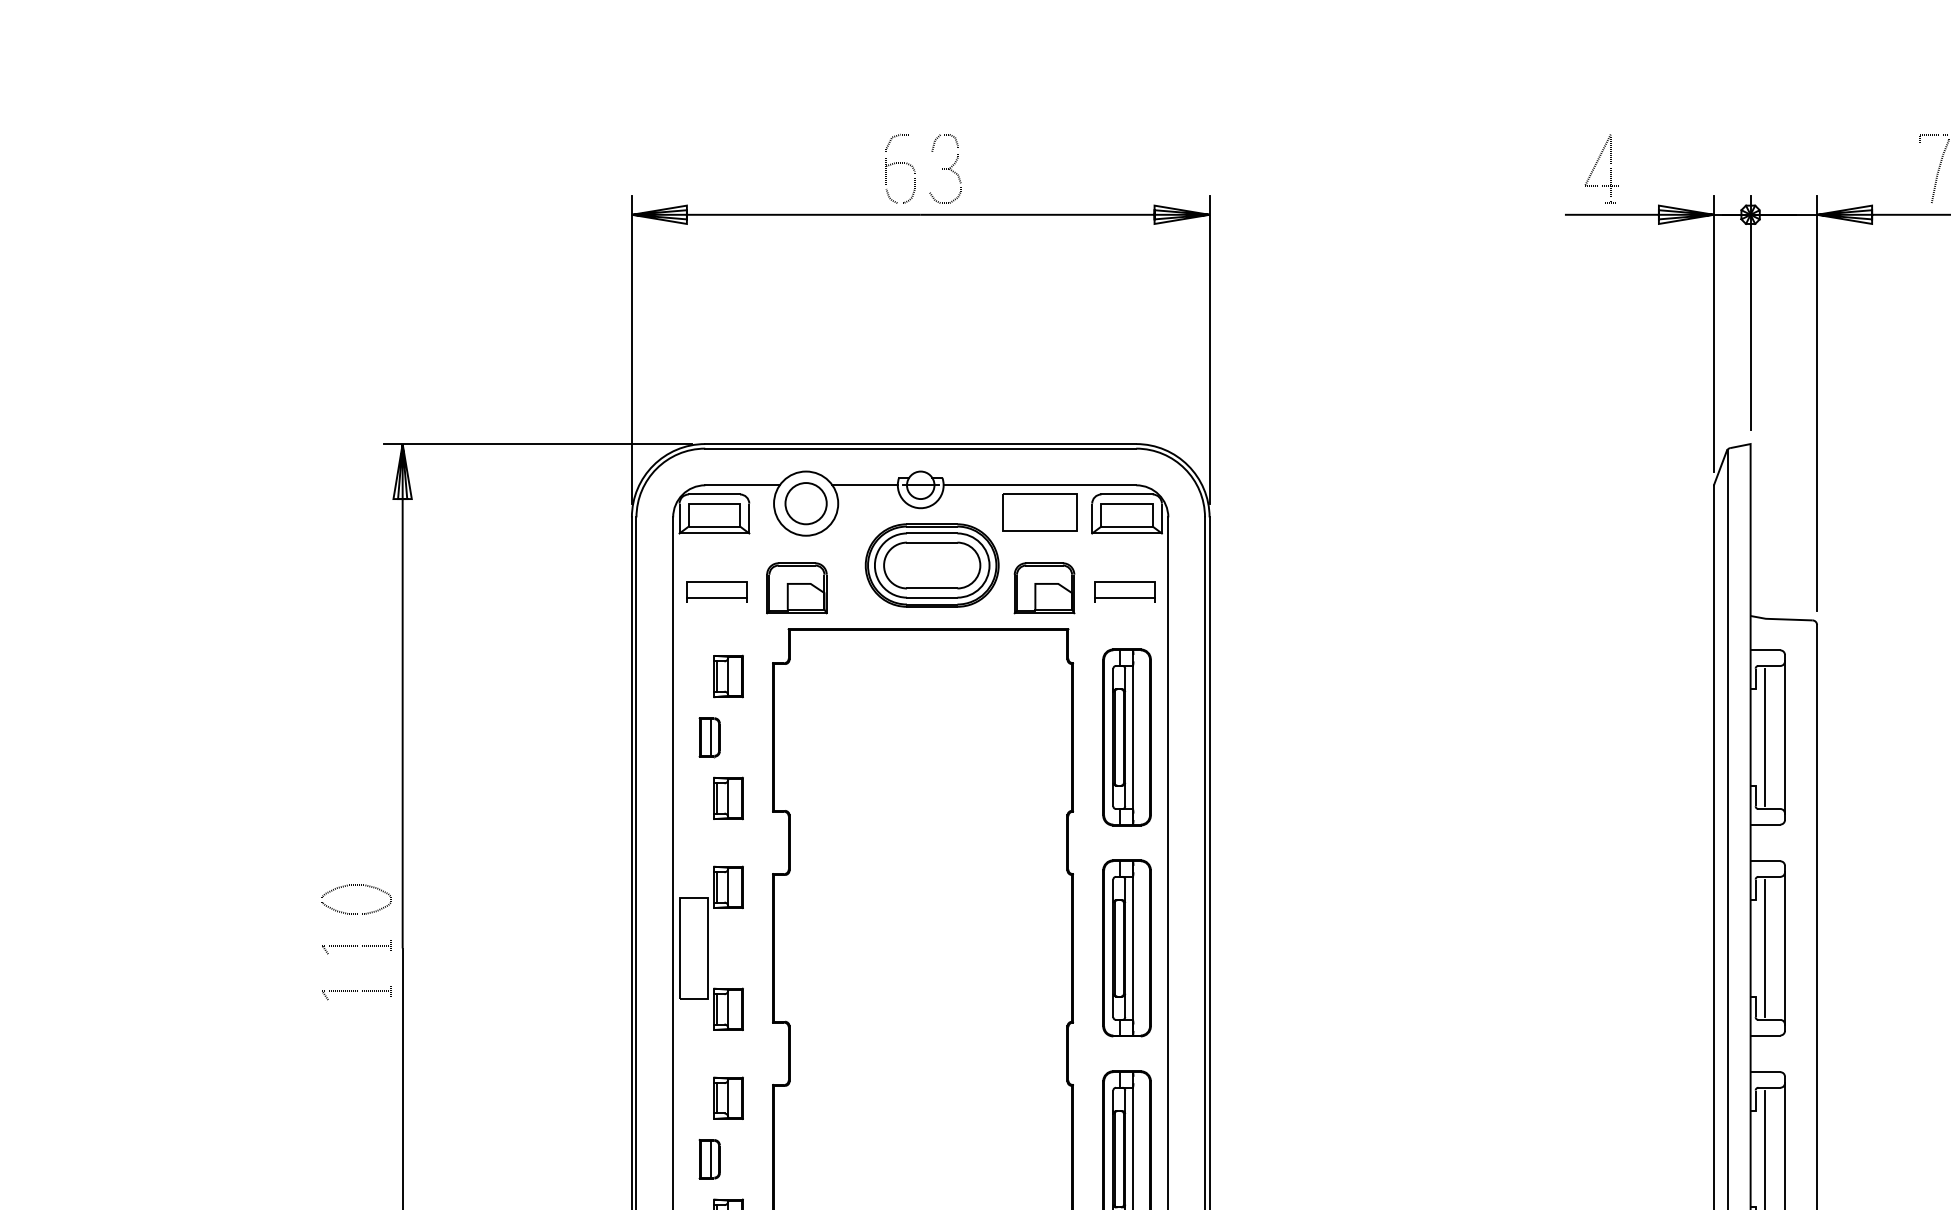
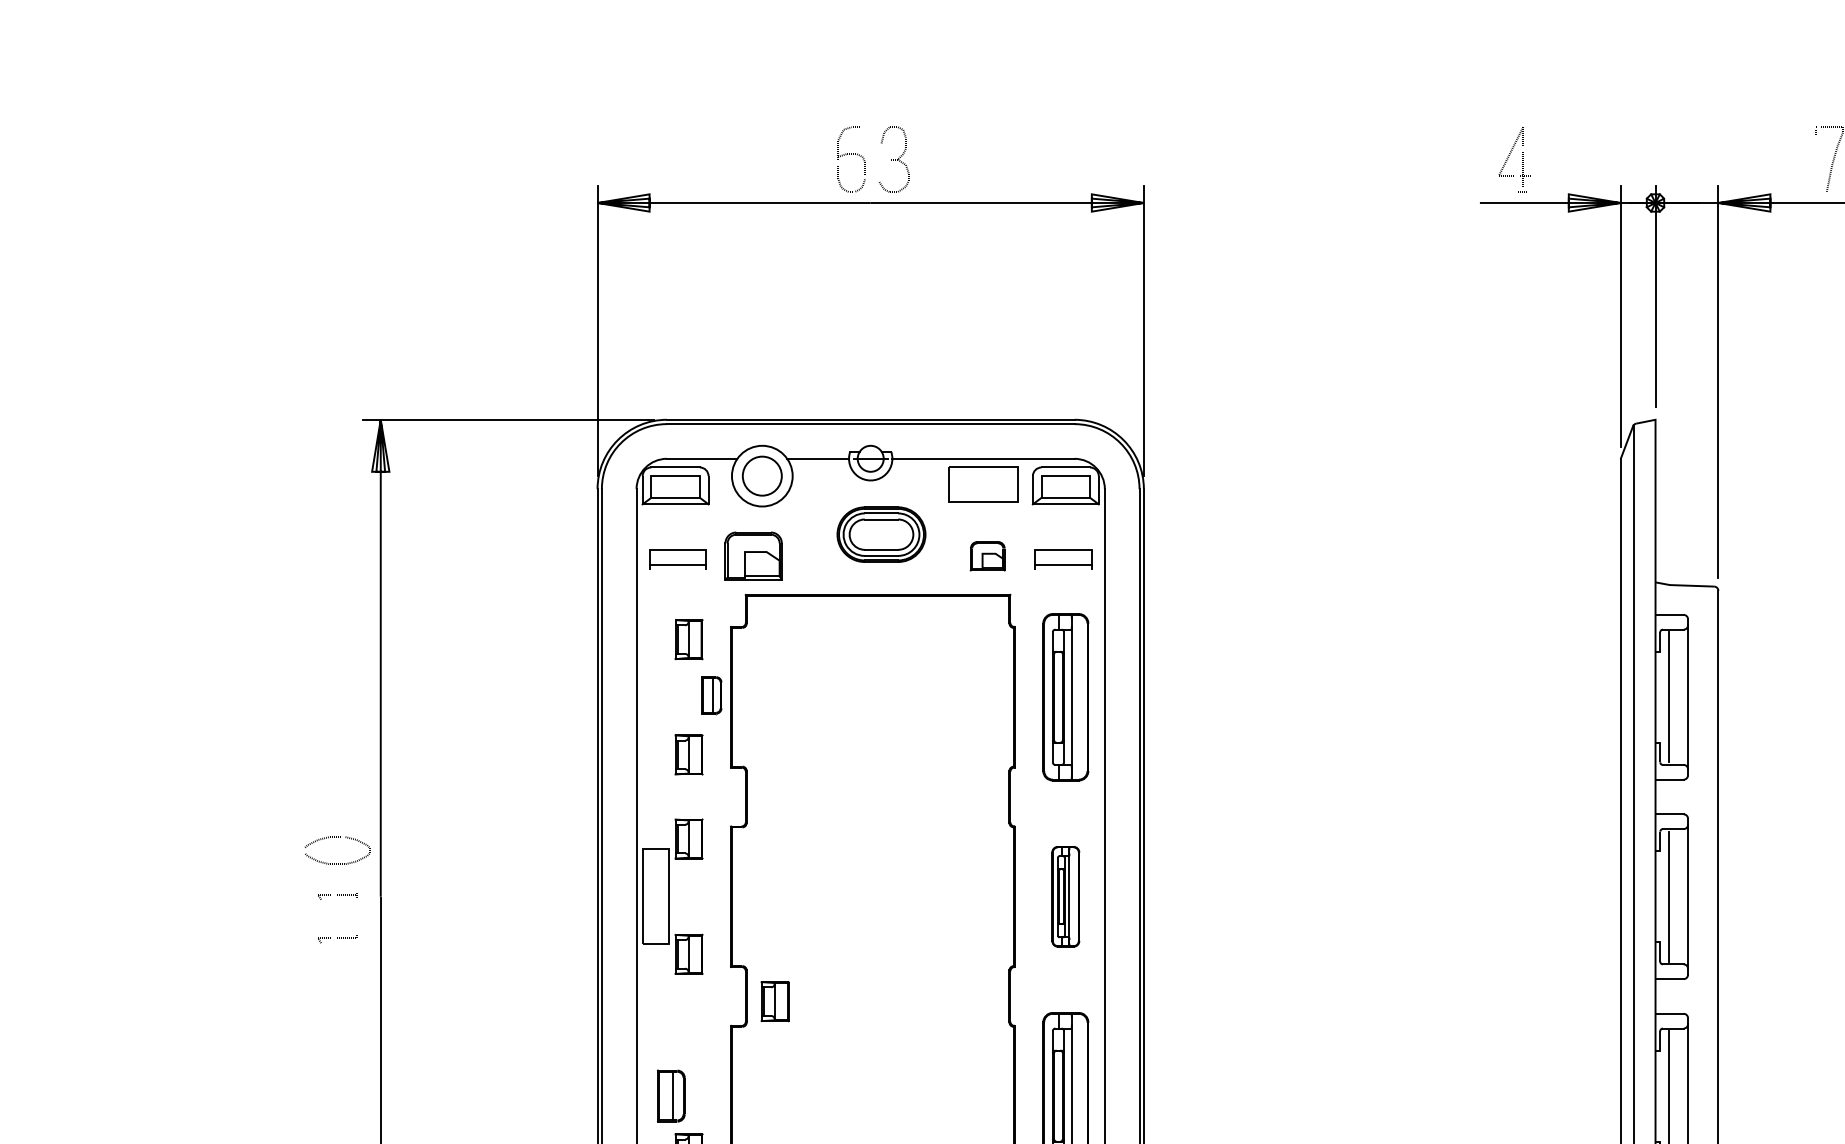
part: (931, 565) -> (880, 534), size x0.7
part: (1044, 588) -> (987, 556), size x0.6
part: (709, 737) -> (711, 695), moved
part: (356, 947) -> (337, 895), size x0.6
part: (1126, 948) -> (1065, 896), size x0.6
part: (356, 993) -> (337, 939), size x0.6
part: (728, 1097) -> (774, 1000), moved
part: (709, 1159) -> (670, 1096), size x1.4

